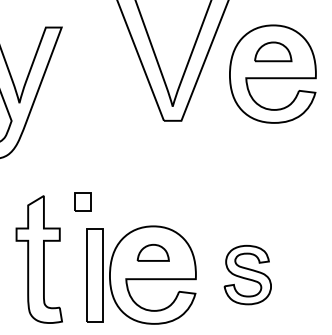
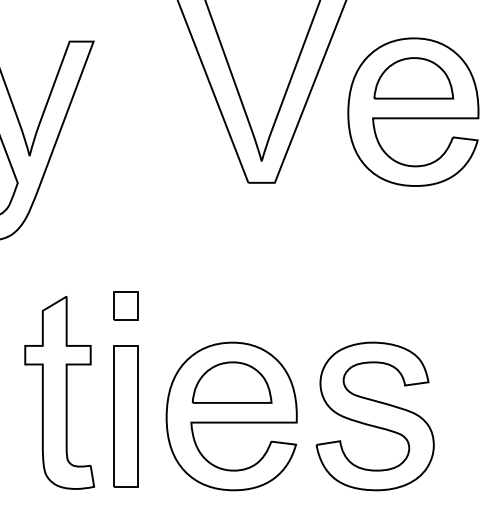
part: (273, 51) -> (414, 77), size x1.43
part: (153, 252) -> (232, 382), size x1.67
part: (247, 274) -> (374, 415), size x1.67
part: (94, 275) -> (125, 417), moved

